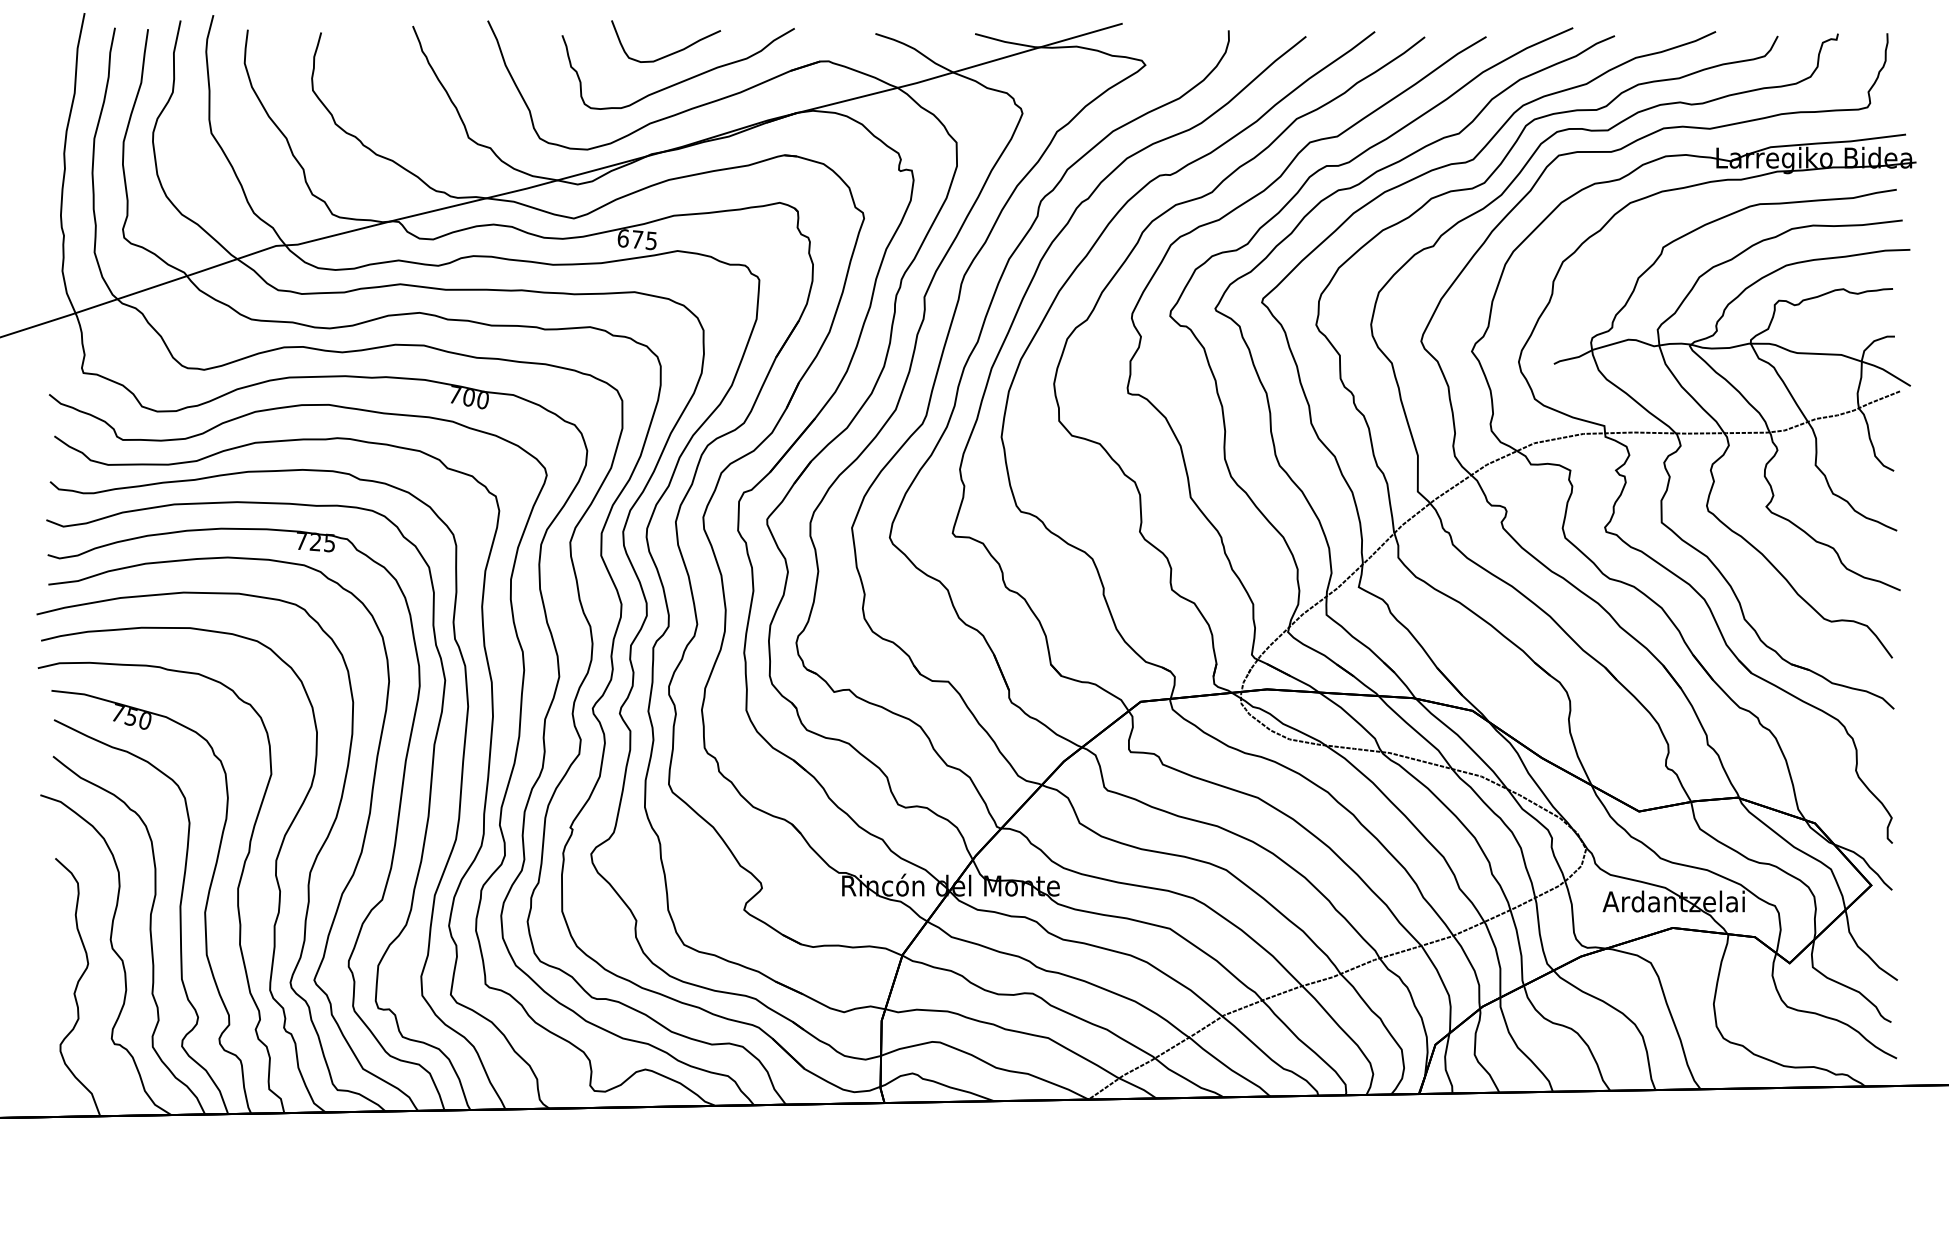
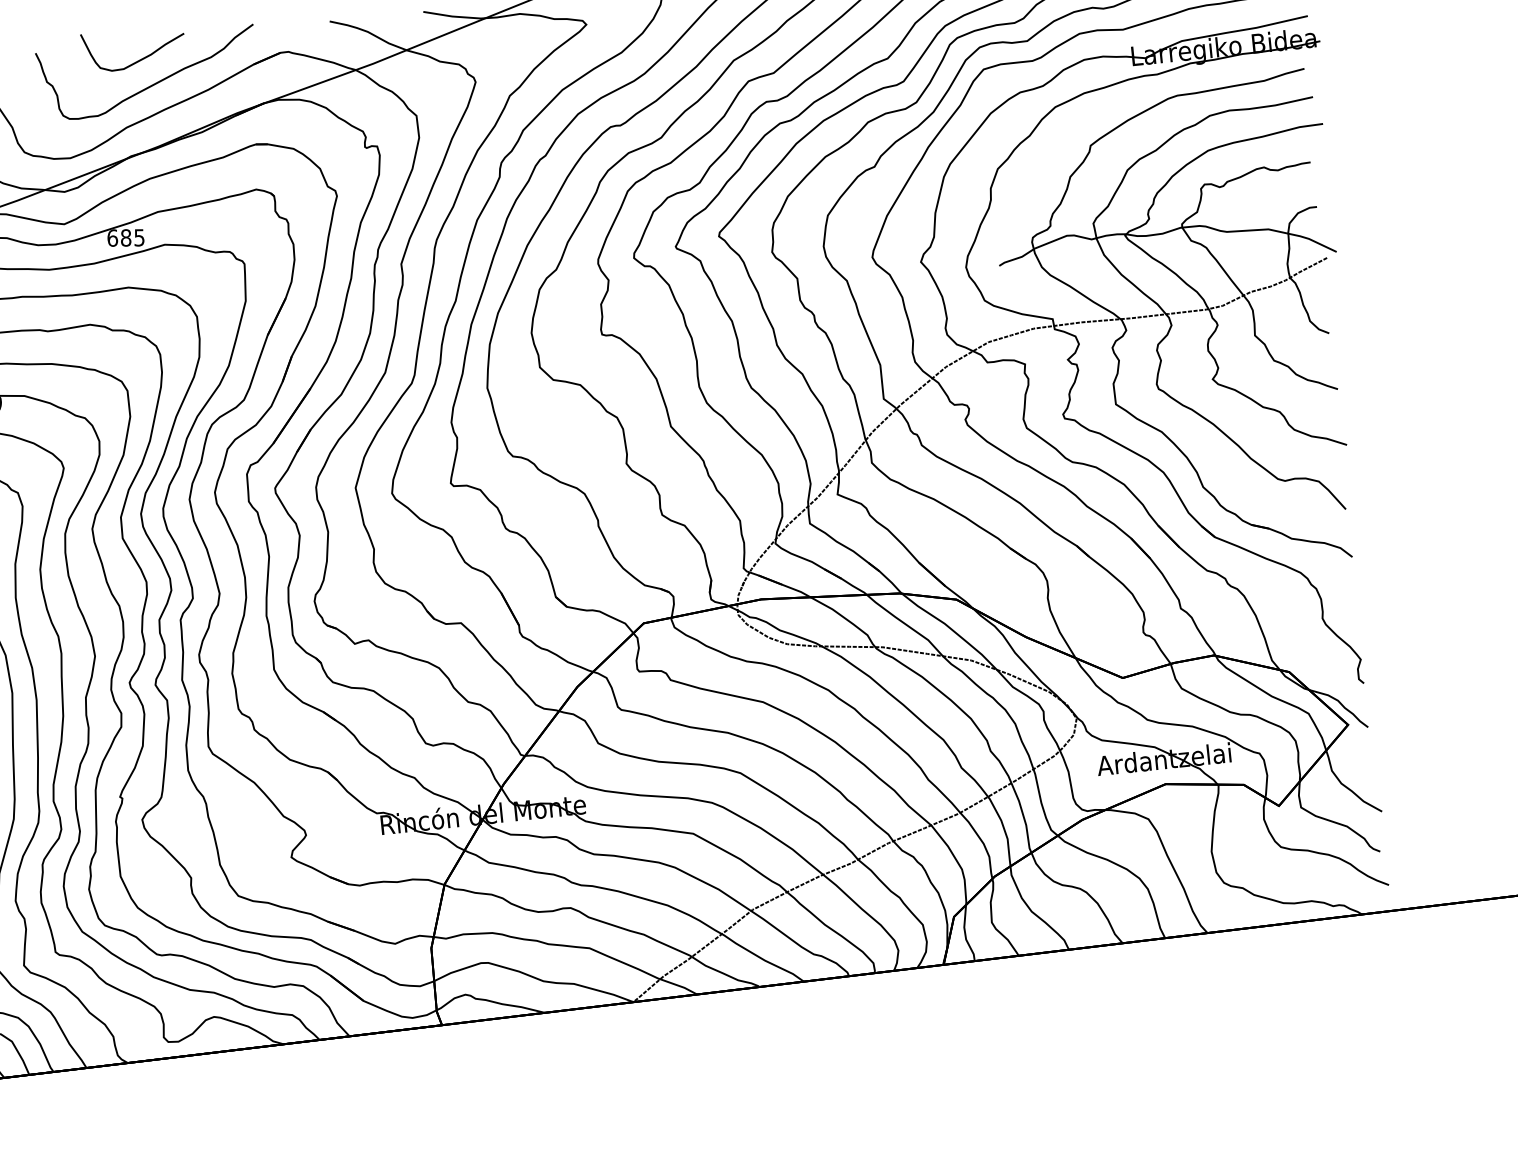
text: (637, 239) -> (126, 237), 675 -> 685

